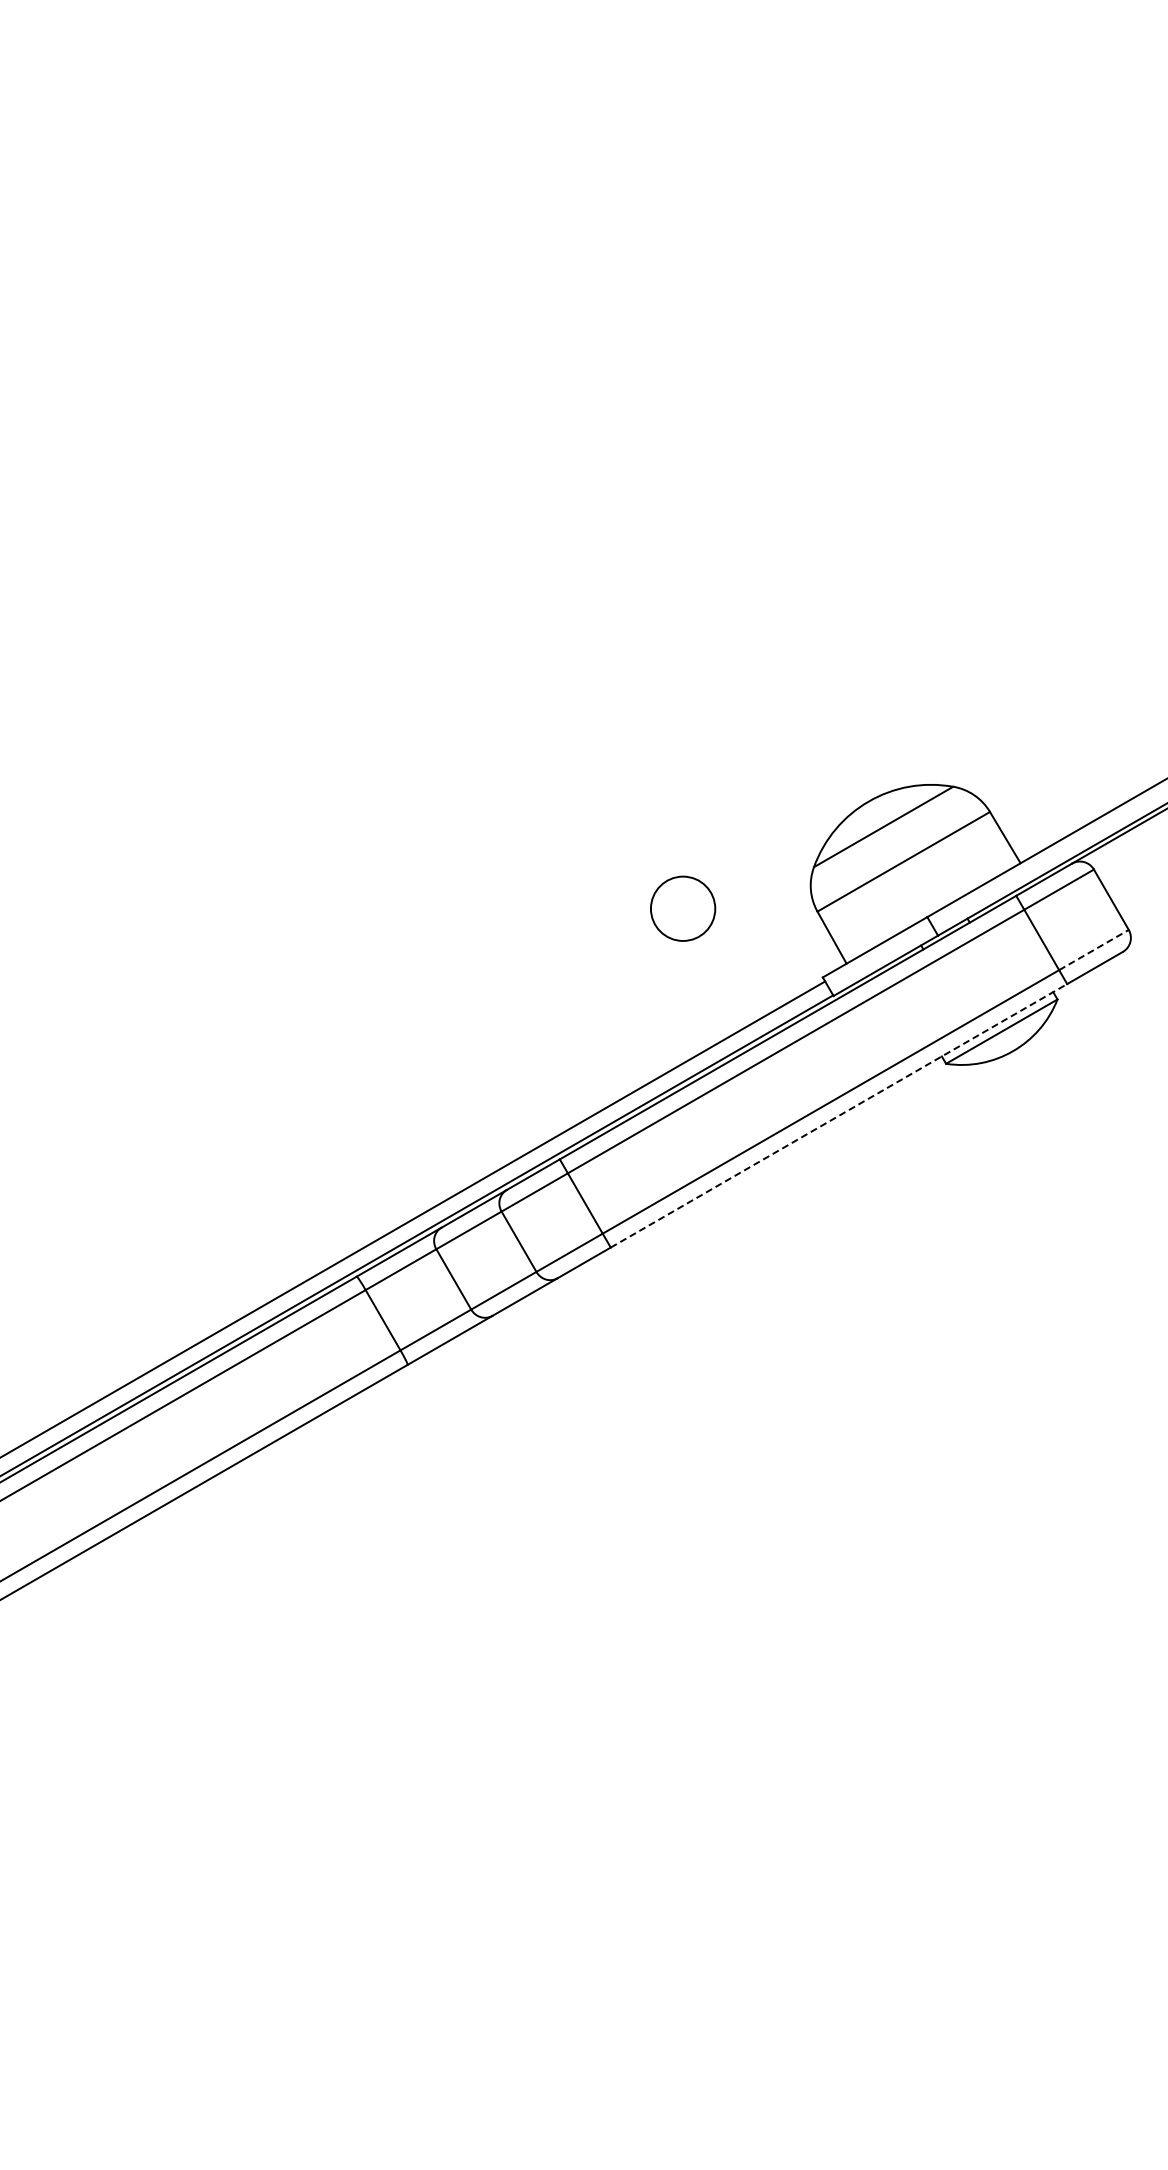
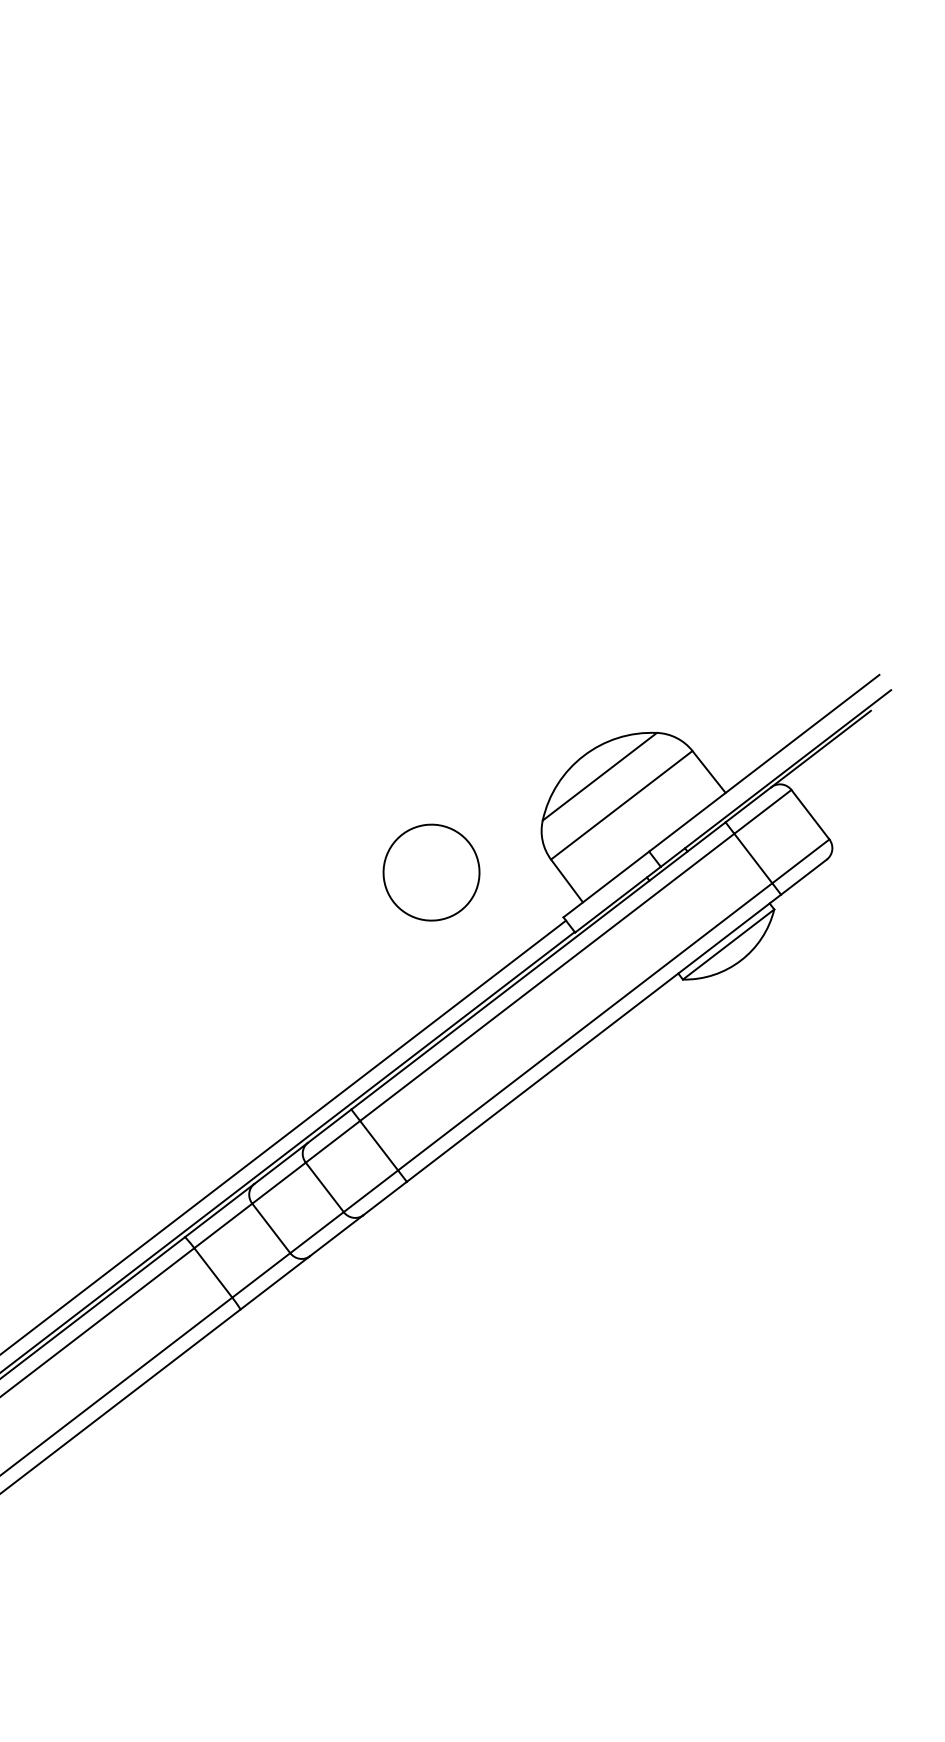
circle: (682, 908) -> (430, 872), size x1.67
line: (1094, 949) -> (801, 860), dashed -> solid
line: (838, 1115) -> (593, 1038), dashed -> solid

